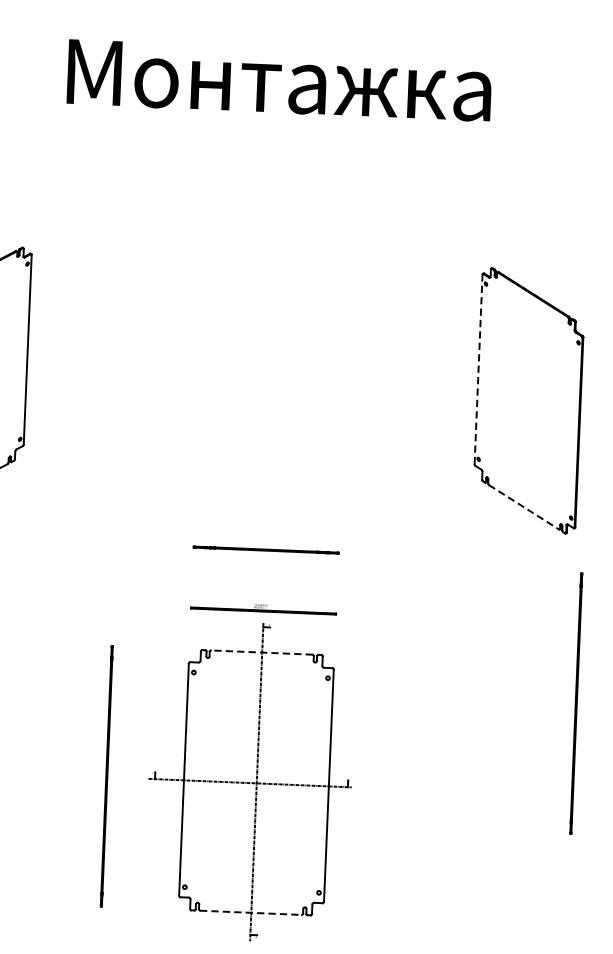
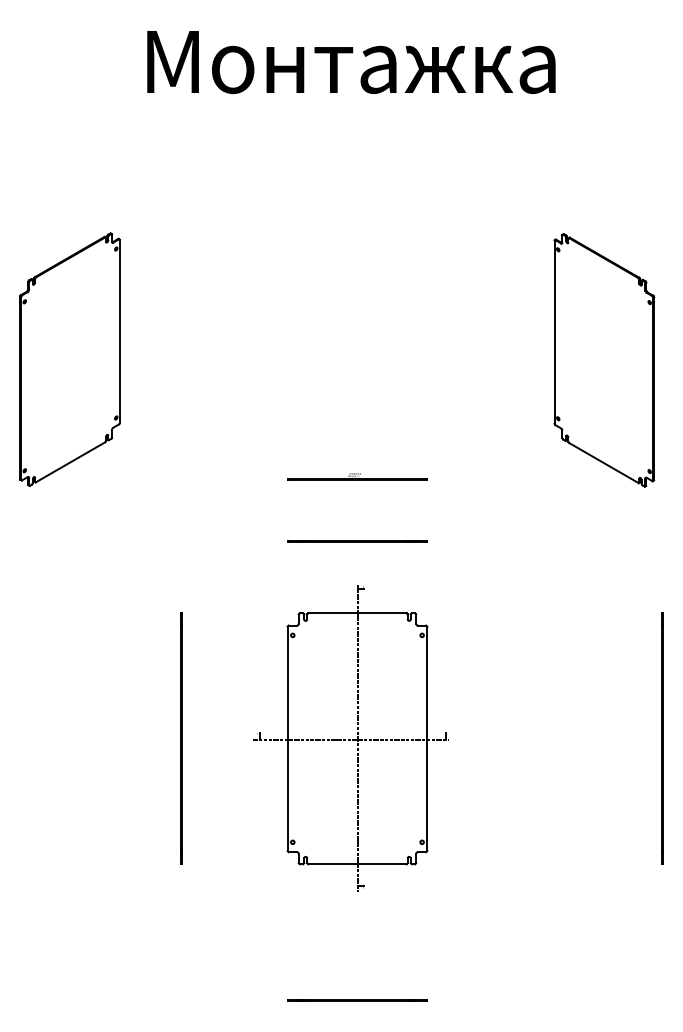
line: (478, 369) -> (554, 332), dashed -> solid
line: (524, 507) -> (604, 463), dashed -> solid
line: (266, 549) -> (357, 541), moved
part: (263, 608) -> (357, 476), moved
line: (260, 652) -> (356, 613), dashed -> solid
line: (576, 703) -> (662, 738), moved
line: (107, 776) -> (181, 738), moved
line: (251, 913) -> (357, 864), dashed -> solid

